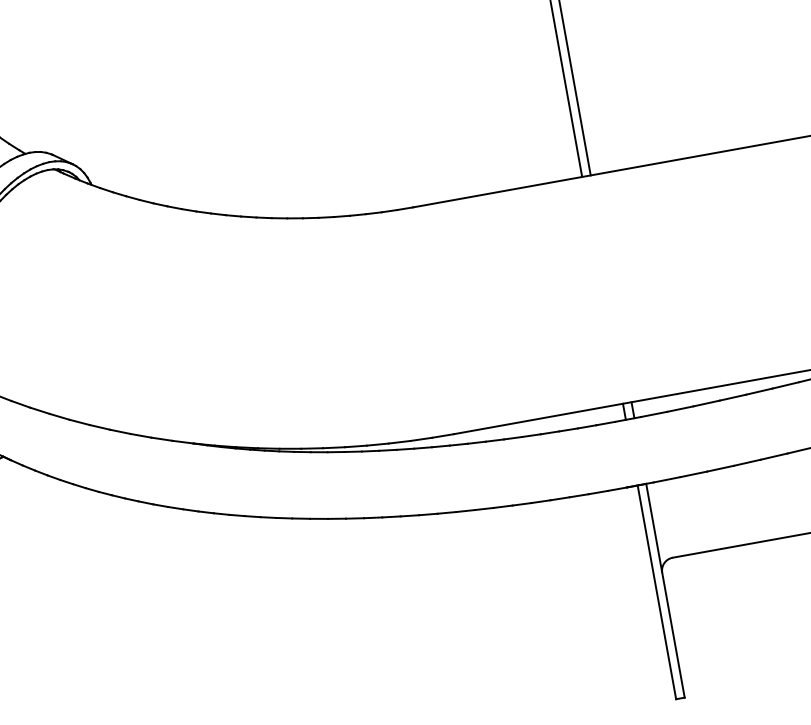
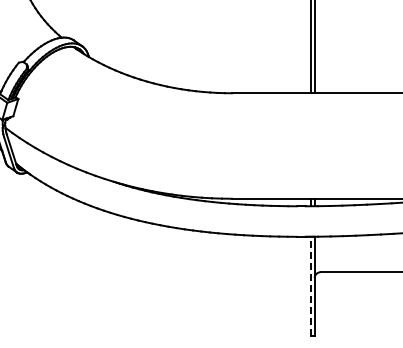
line: (656, 592) -> (310, 286), solid -> dashed

